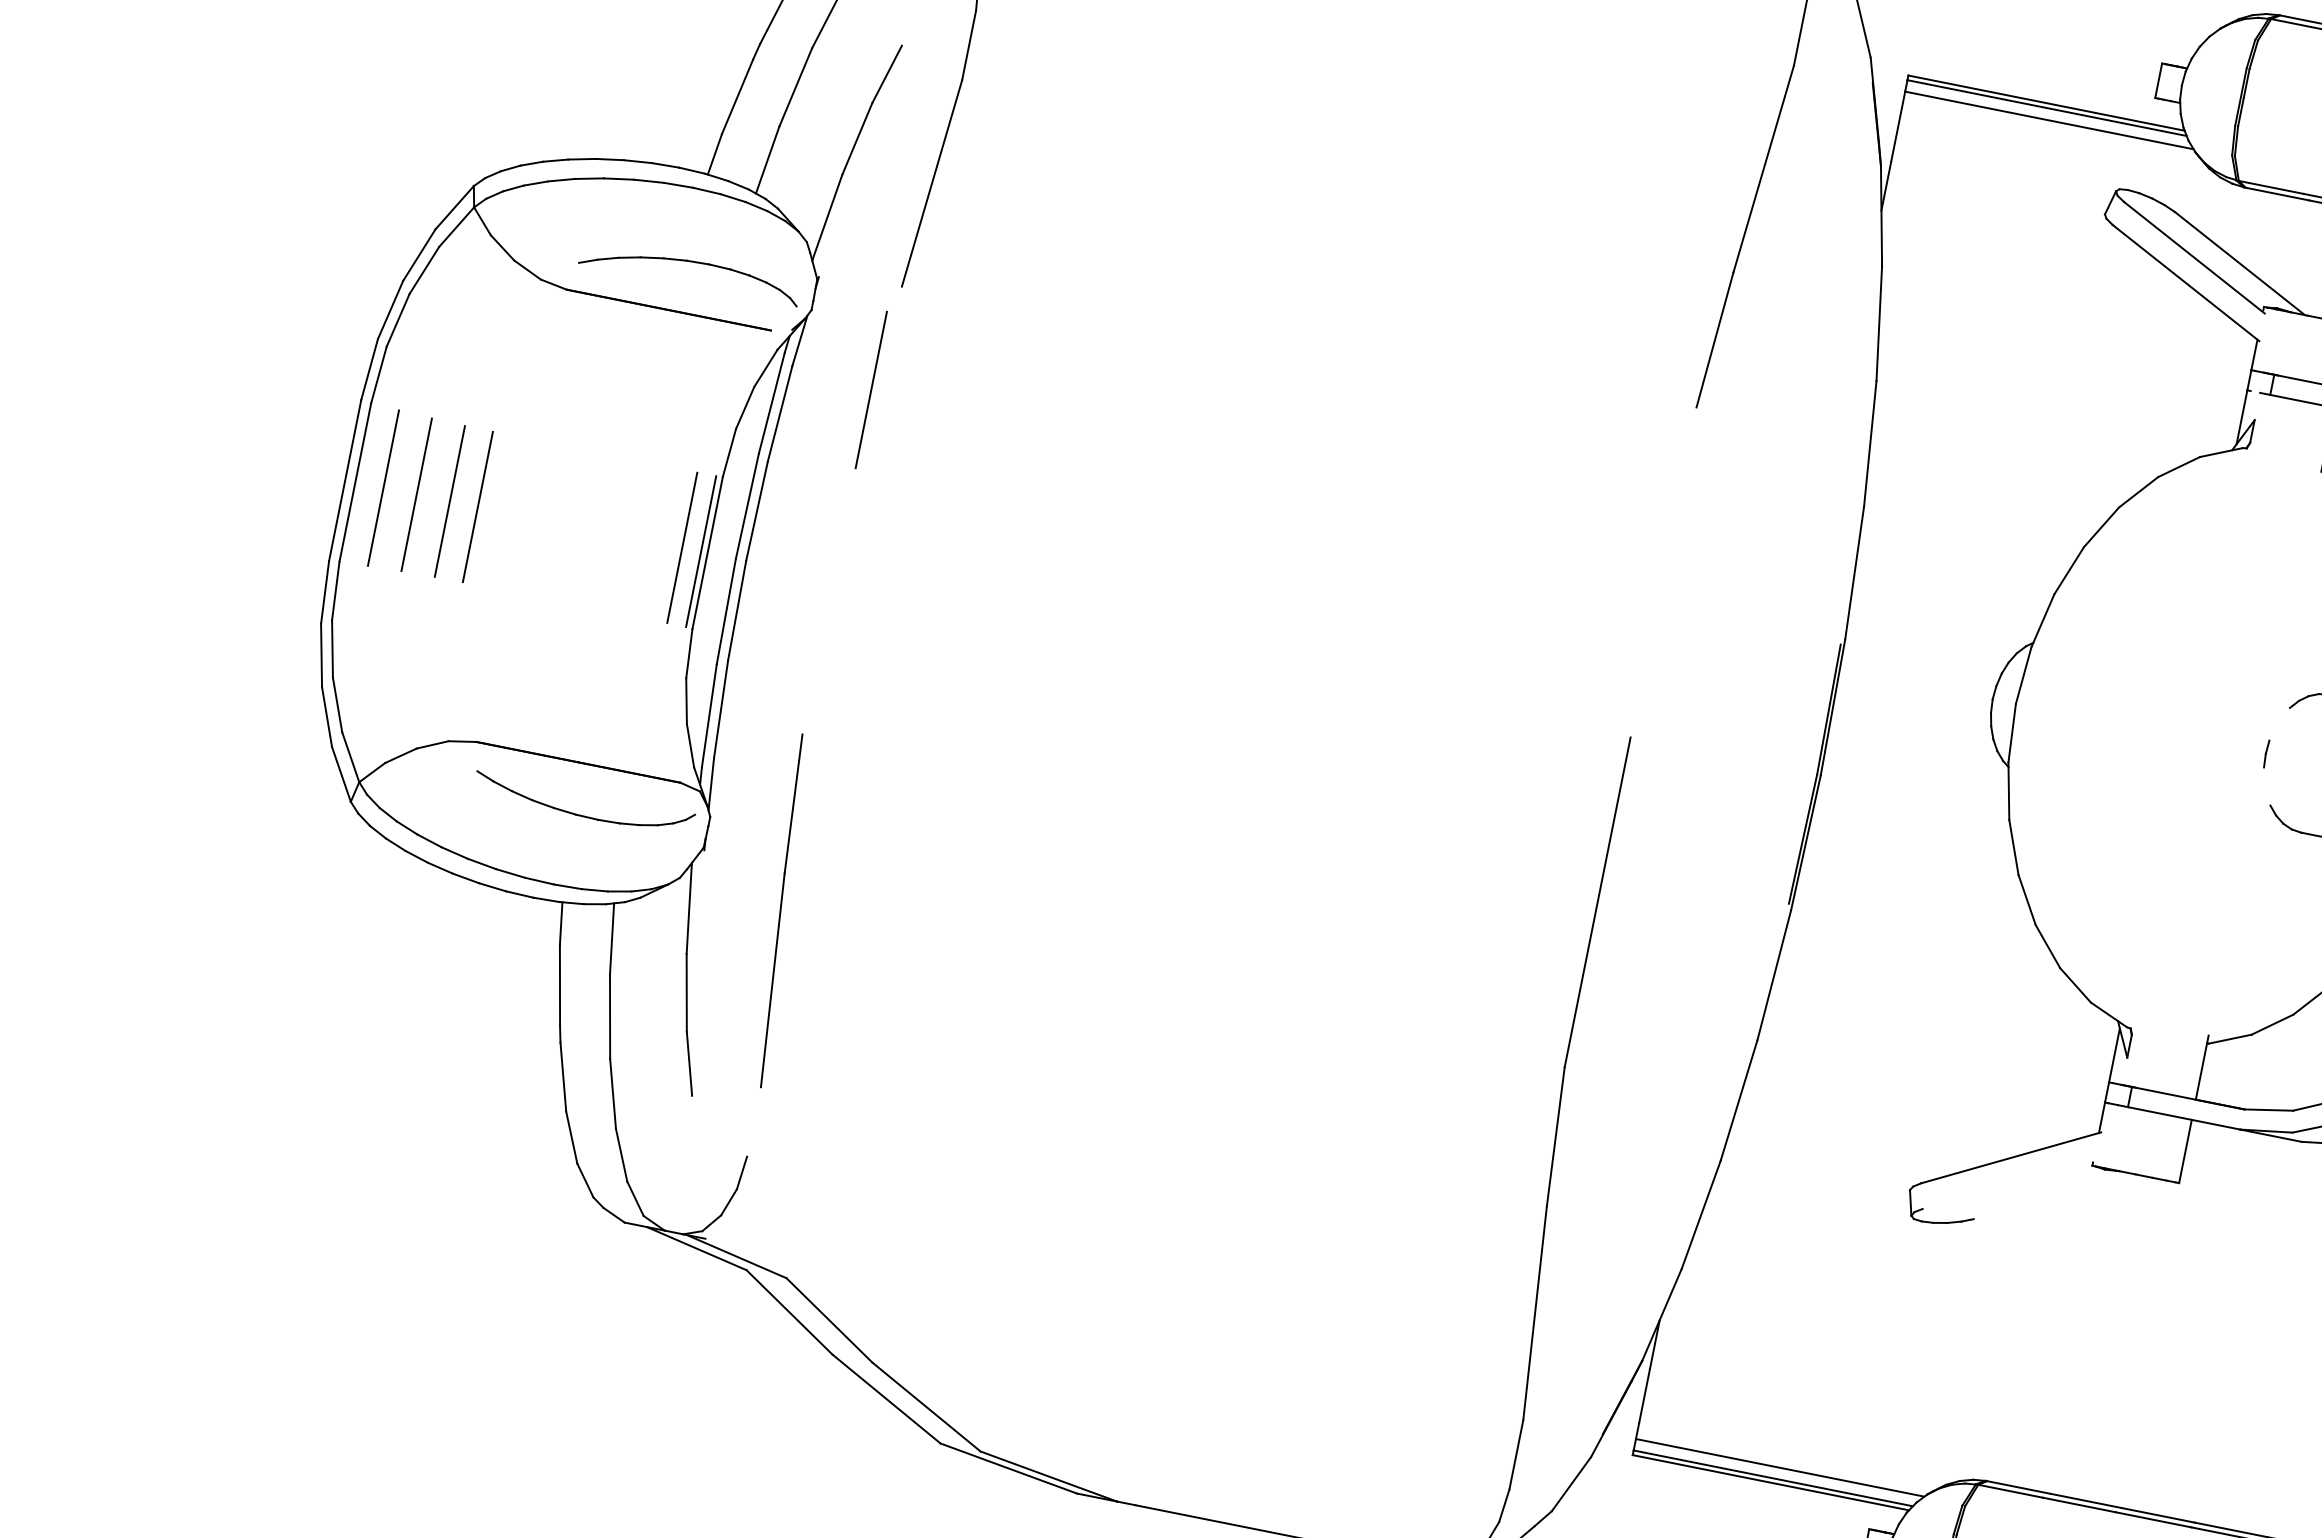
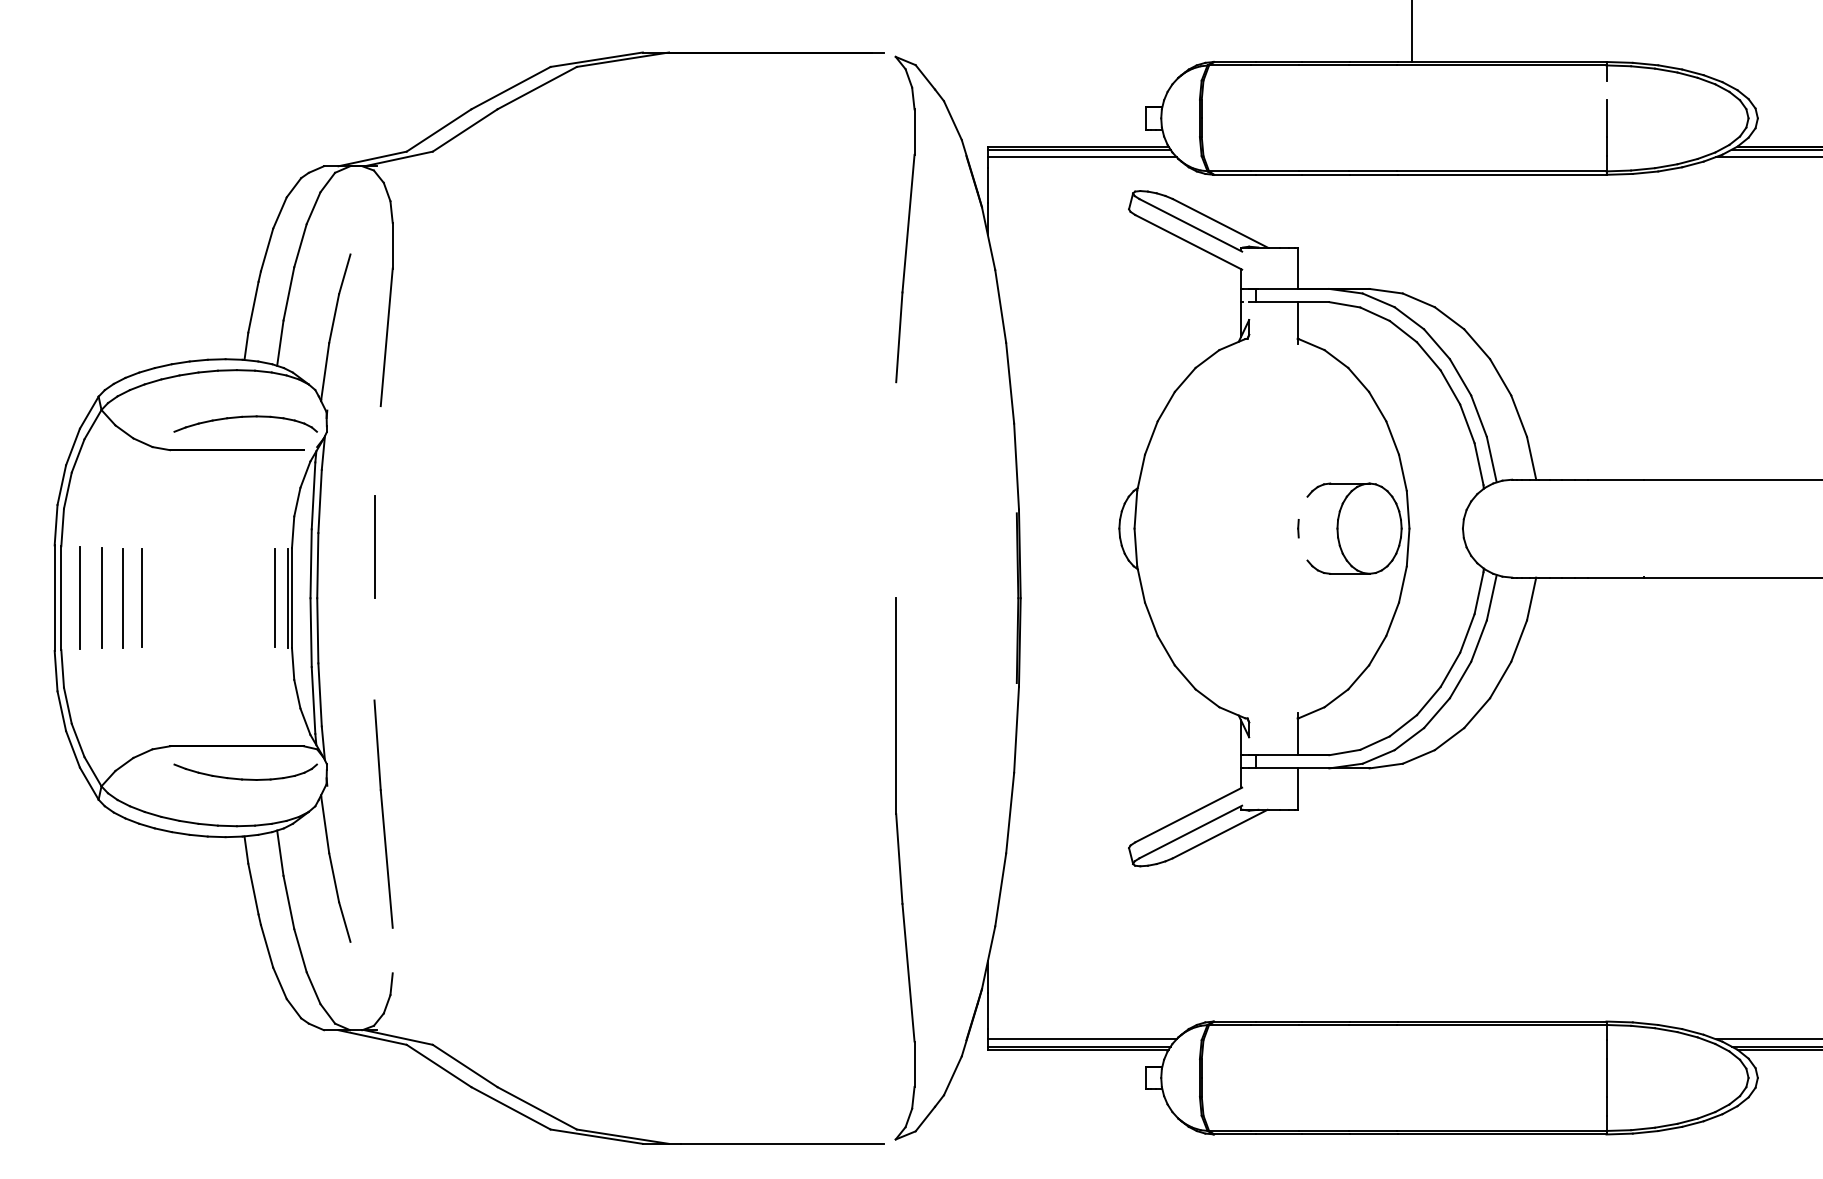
line: (871, 389) -> (374, 546), moved
line: (2008, 1183) -> (1190, 831), added
line: (2052, 1195) -> (1219, 833), added

